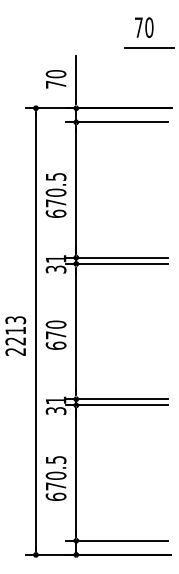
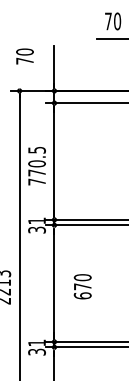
text: (55, 79) -> (24, 56), moved
text: (55, 213) -> (36, 181), 670.5 -> 770.5
text: (55, 334) -> (82, 286), moved

